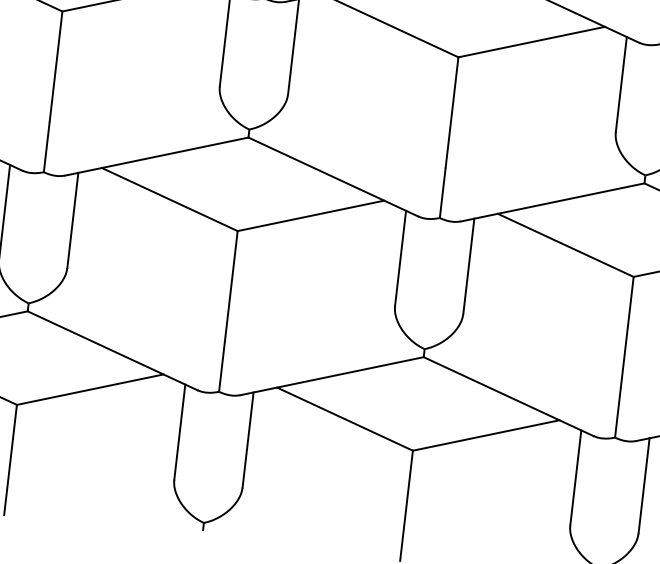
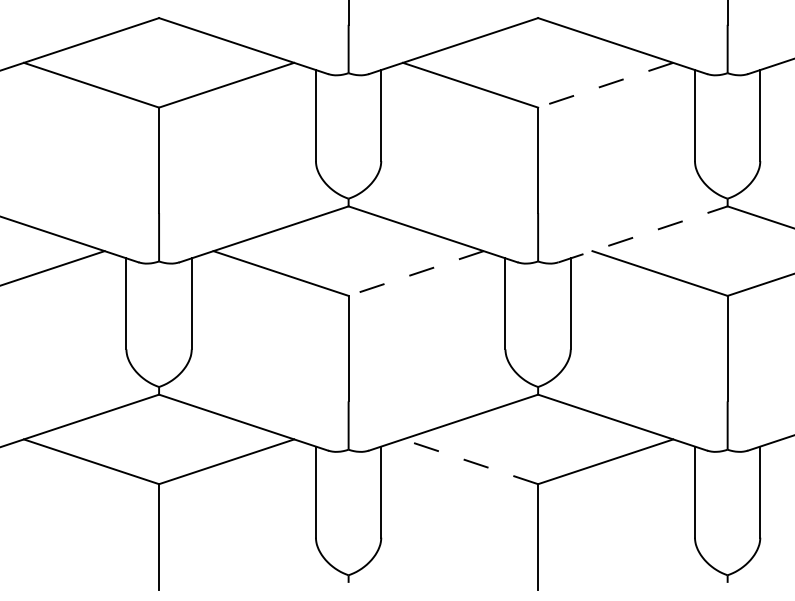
line: (531, 42) -> (605, 85), solid -> dashed
line: (553, 202) -> (643, 234), solid -> dashed
line: (310, 215) -> (415, 273), solid -> dashed
line: (344, 418) -> (470, 461), solid -> dashed

